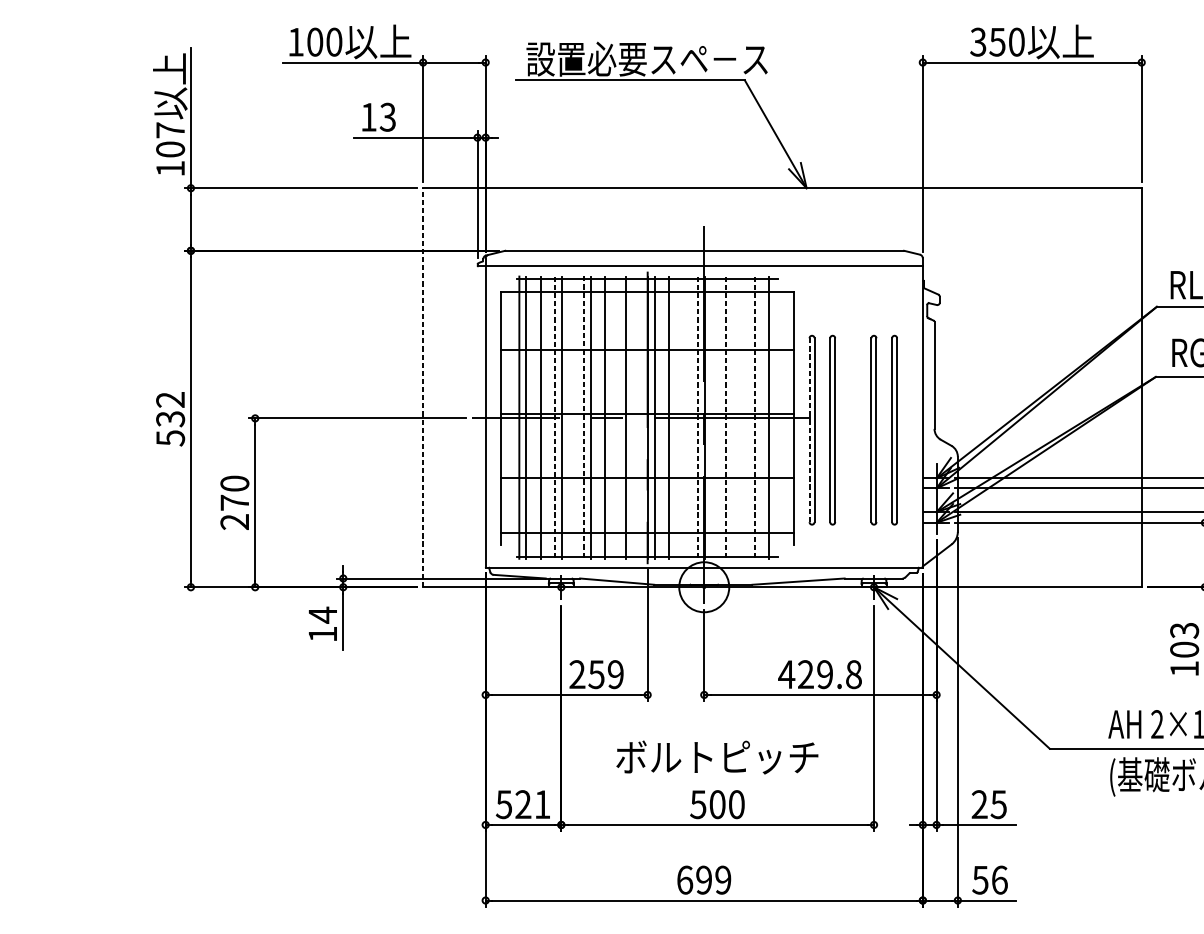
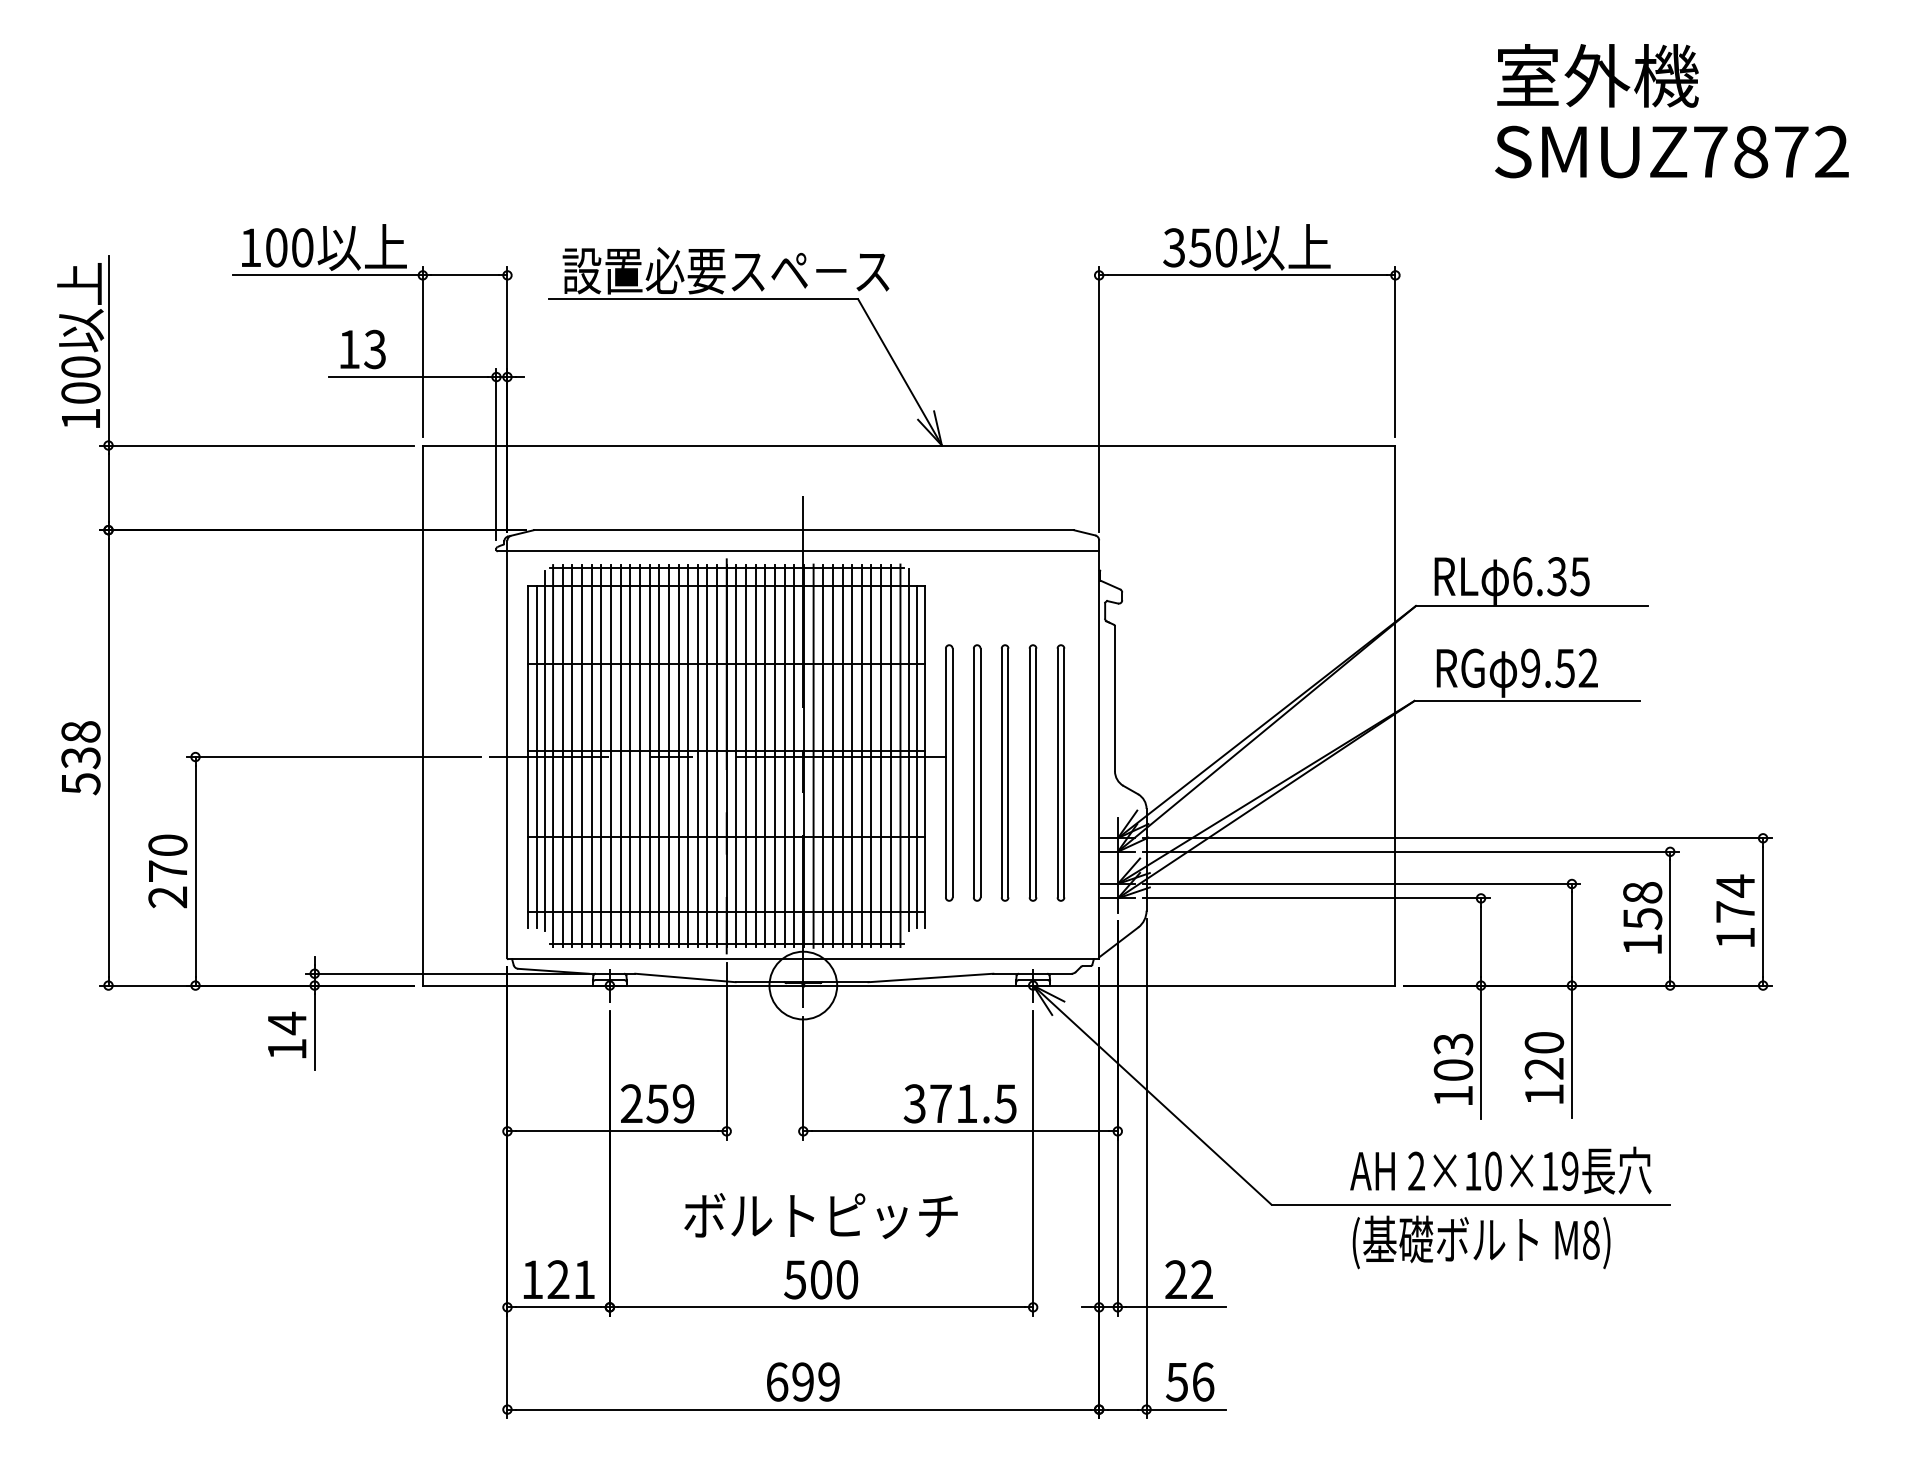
text: (170, 129) -> (80, 366), 107 -> 100
line: (422, 387) -> (422, 715), dashed -> solid
text: (170, 399) -> (80, 731), 532 -> 538
line: (781, 412) -> (908, 749), added
line: (513, 414) -> (544, 751), added
line: (711, 417) -> (813, 755), added
line: (776, 417) -> (900, 755), added
line: (507, 418) -> (536, 756), added
line: (533, 418) -> (572, 756), added
line: (547, 418) -> (591, 756), added
line: (555, 418) -> (601, 756), dashed -> solid
line: (569, 418) -> (620, 756), added
line: (576, 418) -> (630, 756), added
line: (583, 418) -> (639, 756), dashed -> solid
line: (598, 418) -> (659, 756), added
line: (612, 418) -> (678, 756), added
line: (619, 418) -> (688, 756), added
line: (633, 418) -> (707, 756), added
line: (640, 418) -> (717, 756), added
line: (662, 418) -> (746, 756), added
line: (676, 418) -> (765, 756), added
line: (683, 418) -> (775, 756), added
line: (690, 418) -> (784, 756), added
line: (697, 418) -> (794, 756), dashed -> solid
line: (719, 418) -> (823, 756), added
line: (725, 418) -> (832, 756), dashed -> solid
line: (733, 418) -> (842, 756), added
line: (740, 418) -> (852, 756), added
line: (747, 418) -> (861, 756), added
line: (754, 418) -> (871, 756), dashed -> solid
line: (762, 418) -> (881, 756), added
line: (787, 418) -> (916, 756), added
line: (809, 429) -> (945, 772), dashed -> solid
part: (853, 429) -> (1005, 772), added
text: (819, 674) -> (959, 1103), 429.8 -> 371.5
text: (504, 804) -> (532, 1279), 521 -> 121
text: (998, 804) -> (1201, 1279), 25 -> 22

